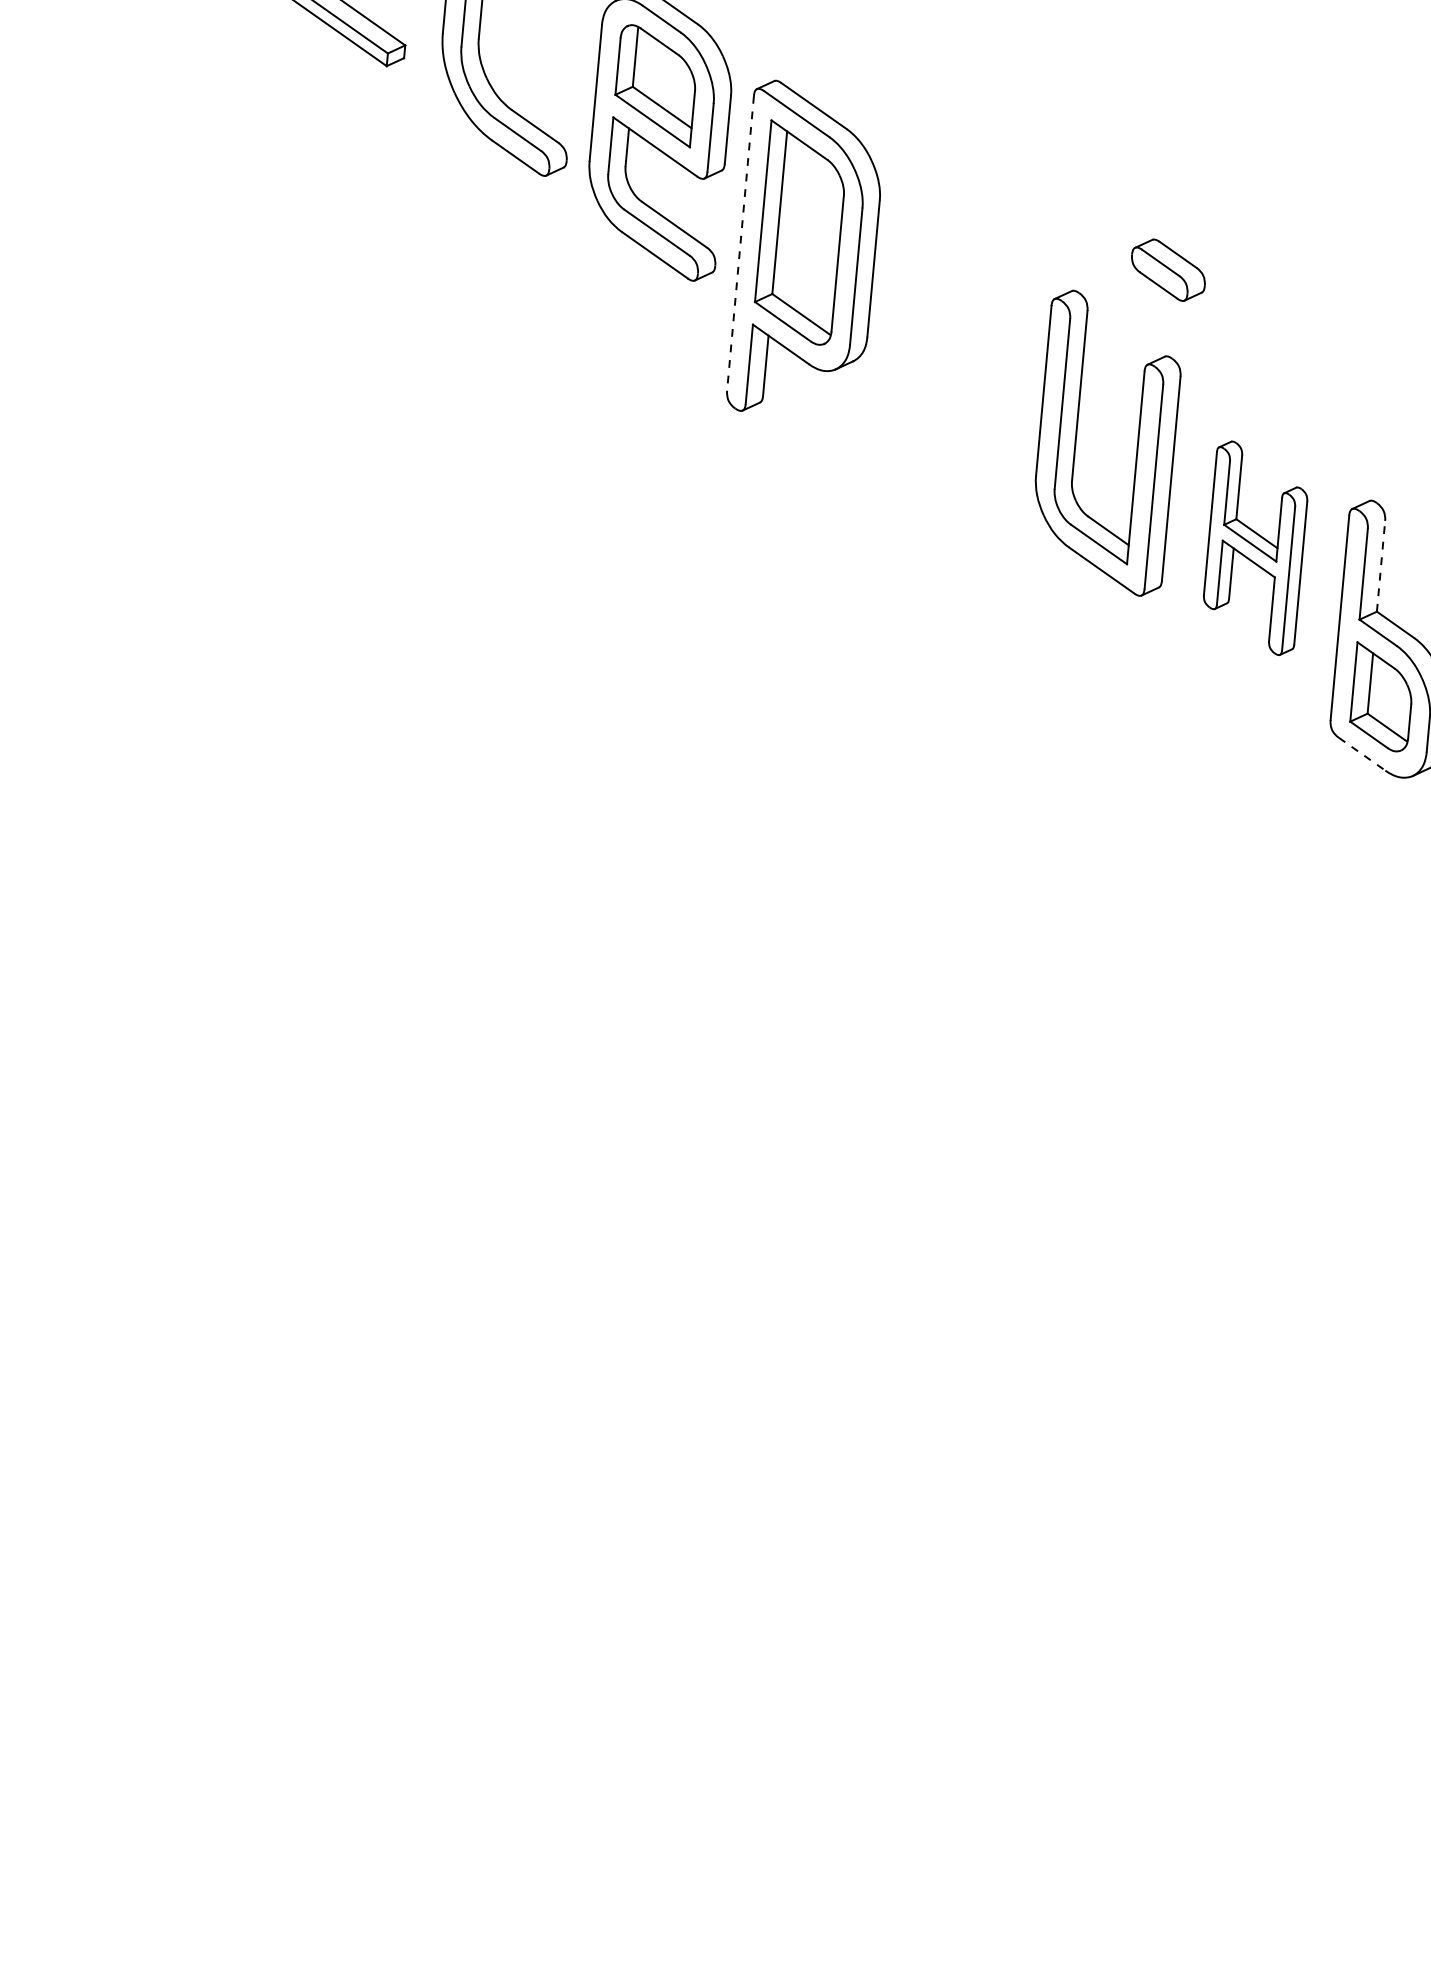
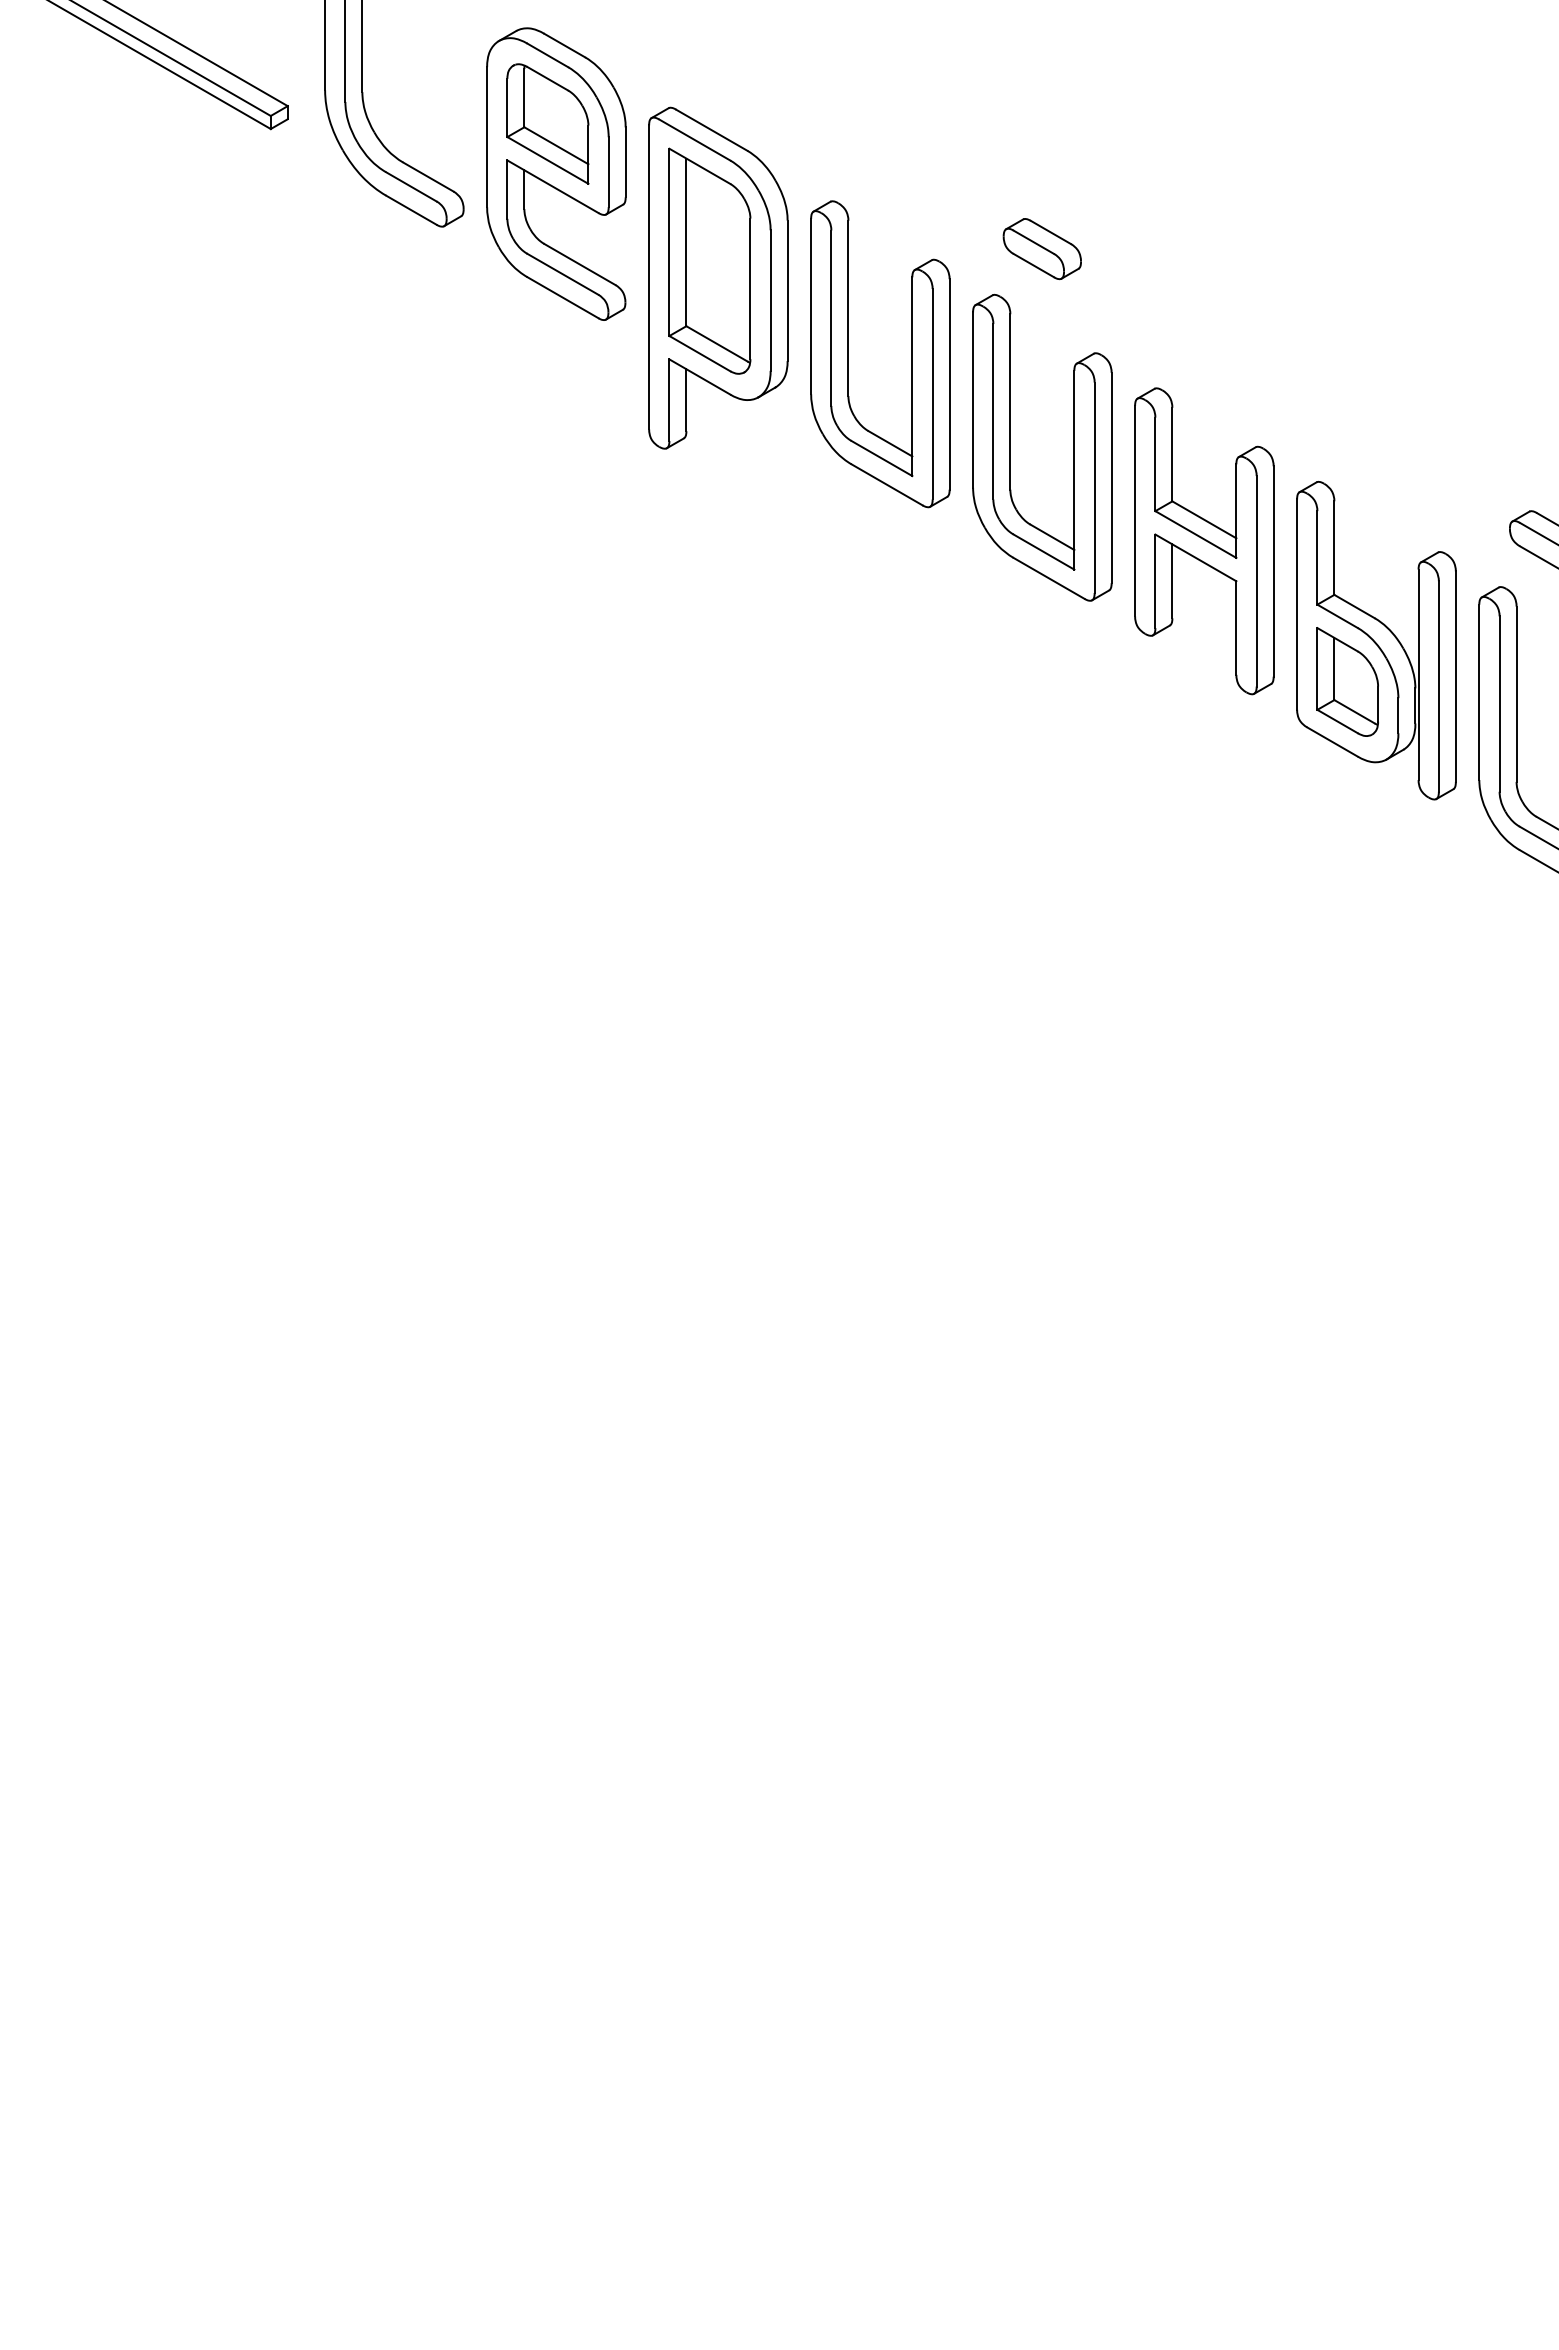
line: (740, 243) -> (649, 277), dashed -> solid
part: (1167, 270) -> (1041, 249), moved
part: (988, 341) -> (911, 354), added
part: (1255, 548) -> (1204, 541), size x1.43
line: (1381, 566) -> (1334, 548), dashed -> solid
line: (1362, 754) -> (1332, 742), dashed -> solid

